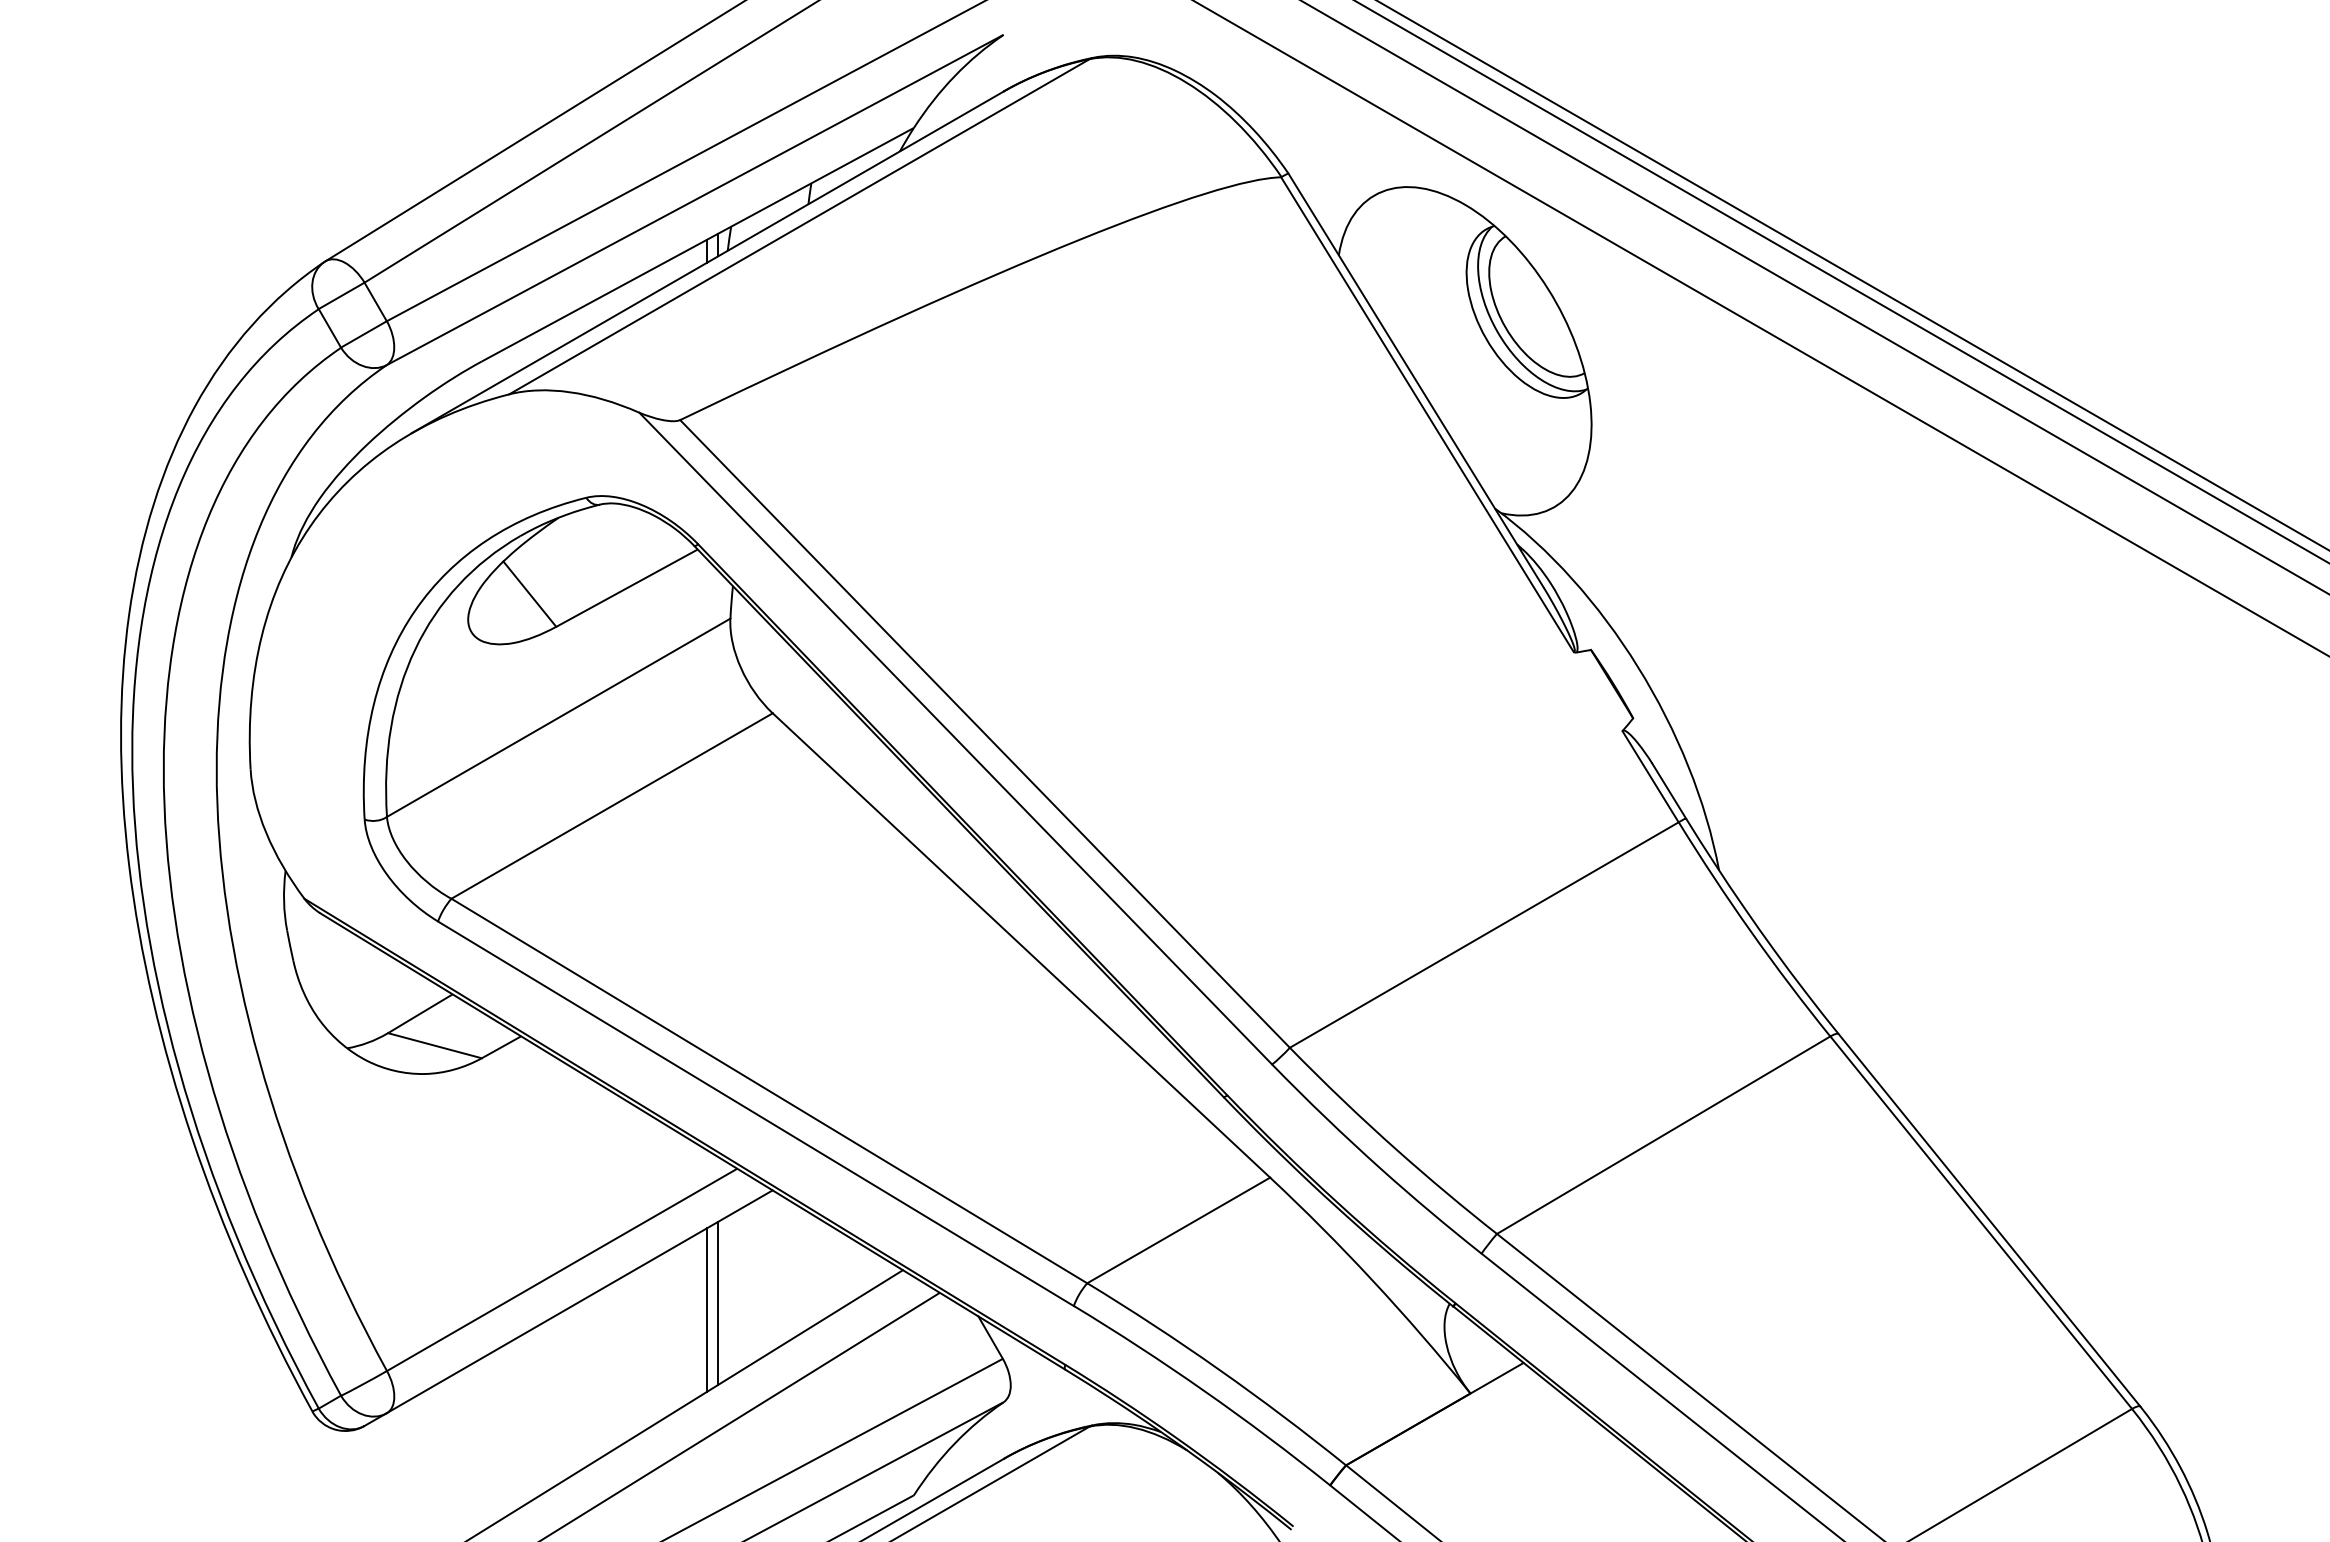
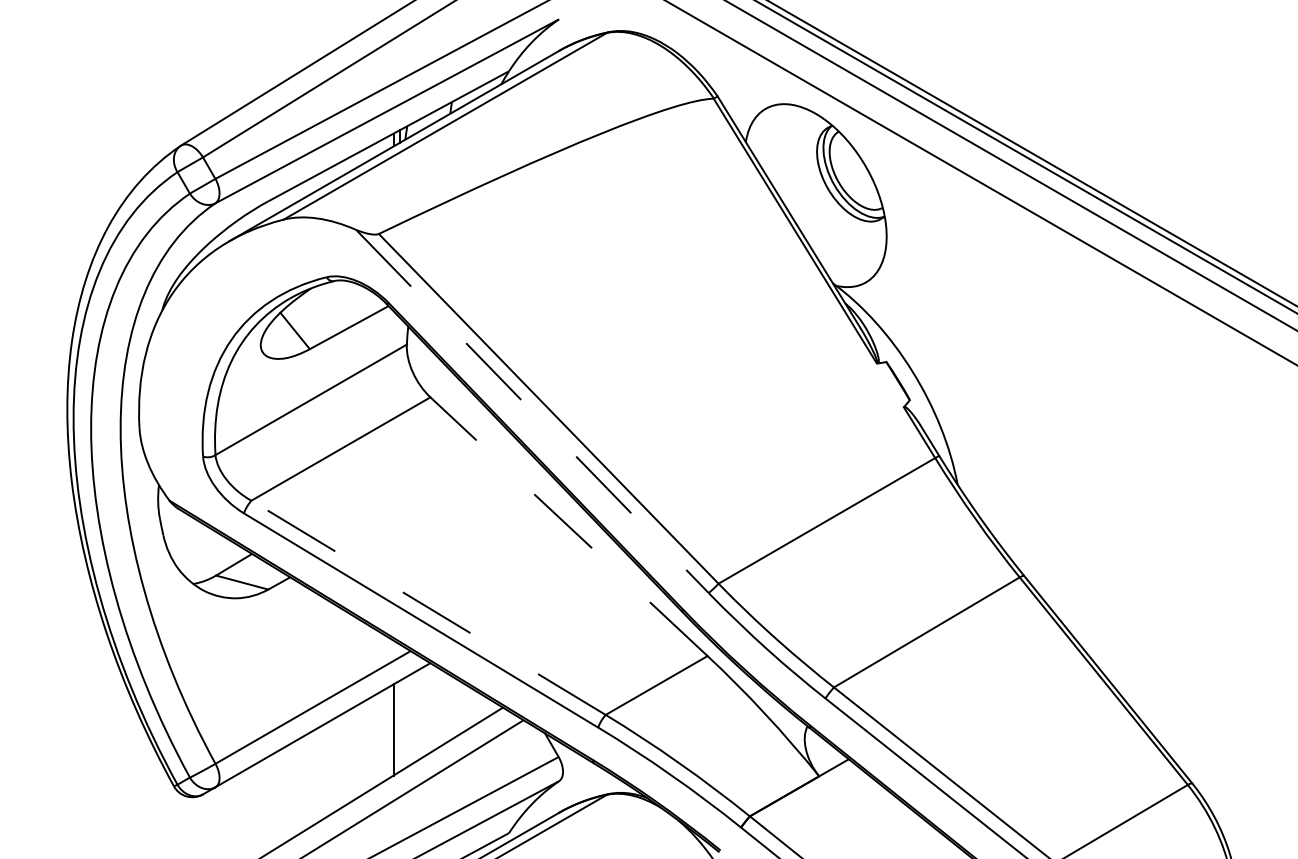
line: (955, 738) -> (532, 411), solid -> dashed
line: (1022, 945) -> (569, 526), solid -> dashed
line: (769, 1090) -> (428, 607), solid -> dashed
line: (717, 1302) -> (399, 725), removed

